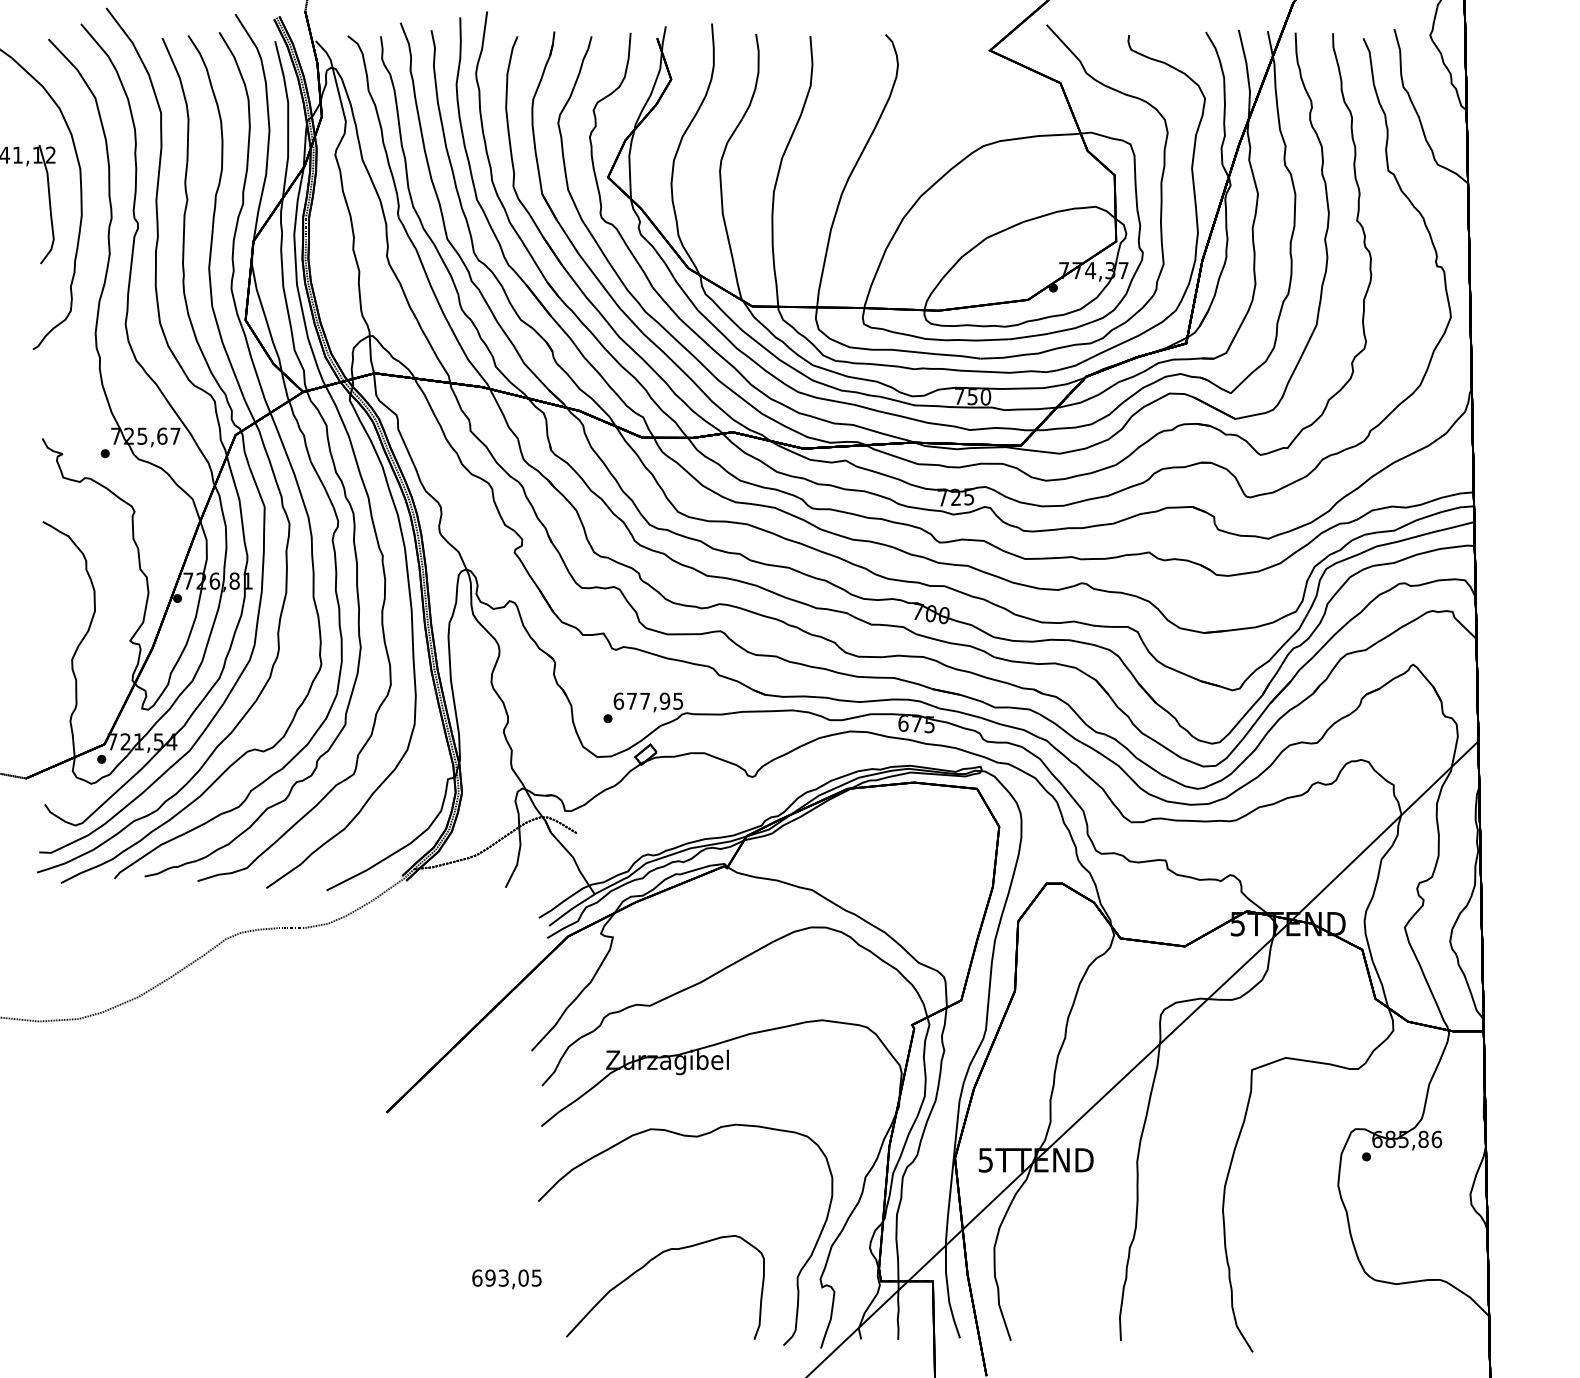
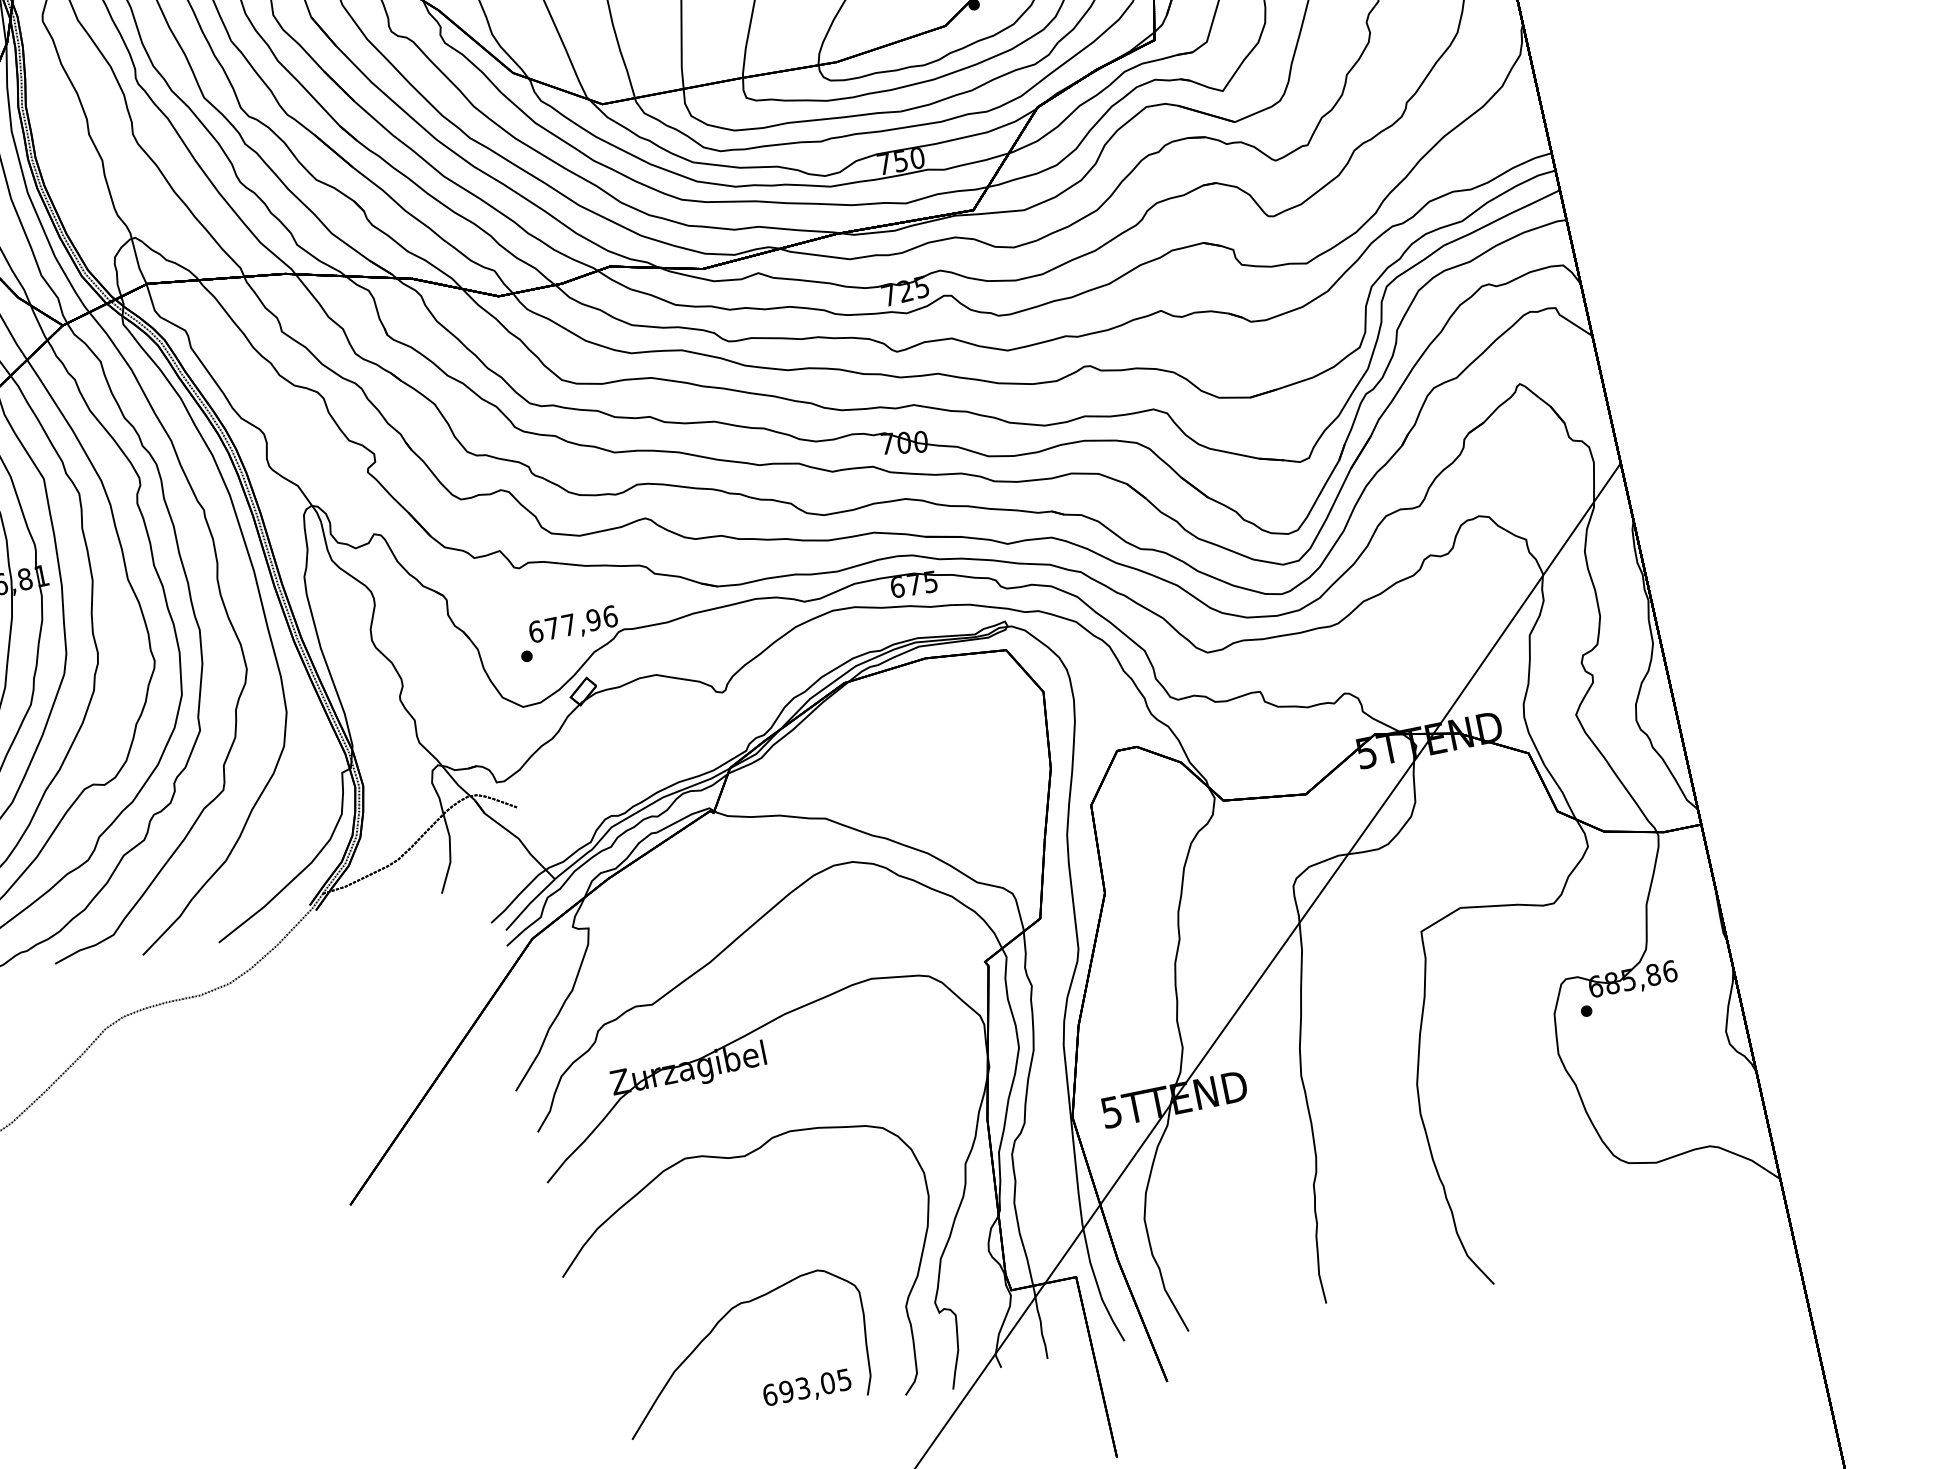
text: (678, 700) -> (610, 615), 677,95 -> 677,96
text: (506, 1279) -> (806, 1389), moved

